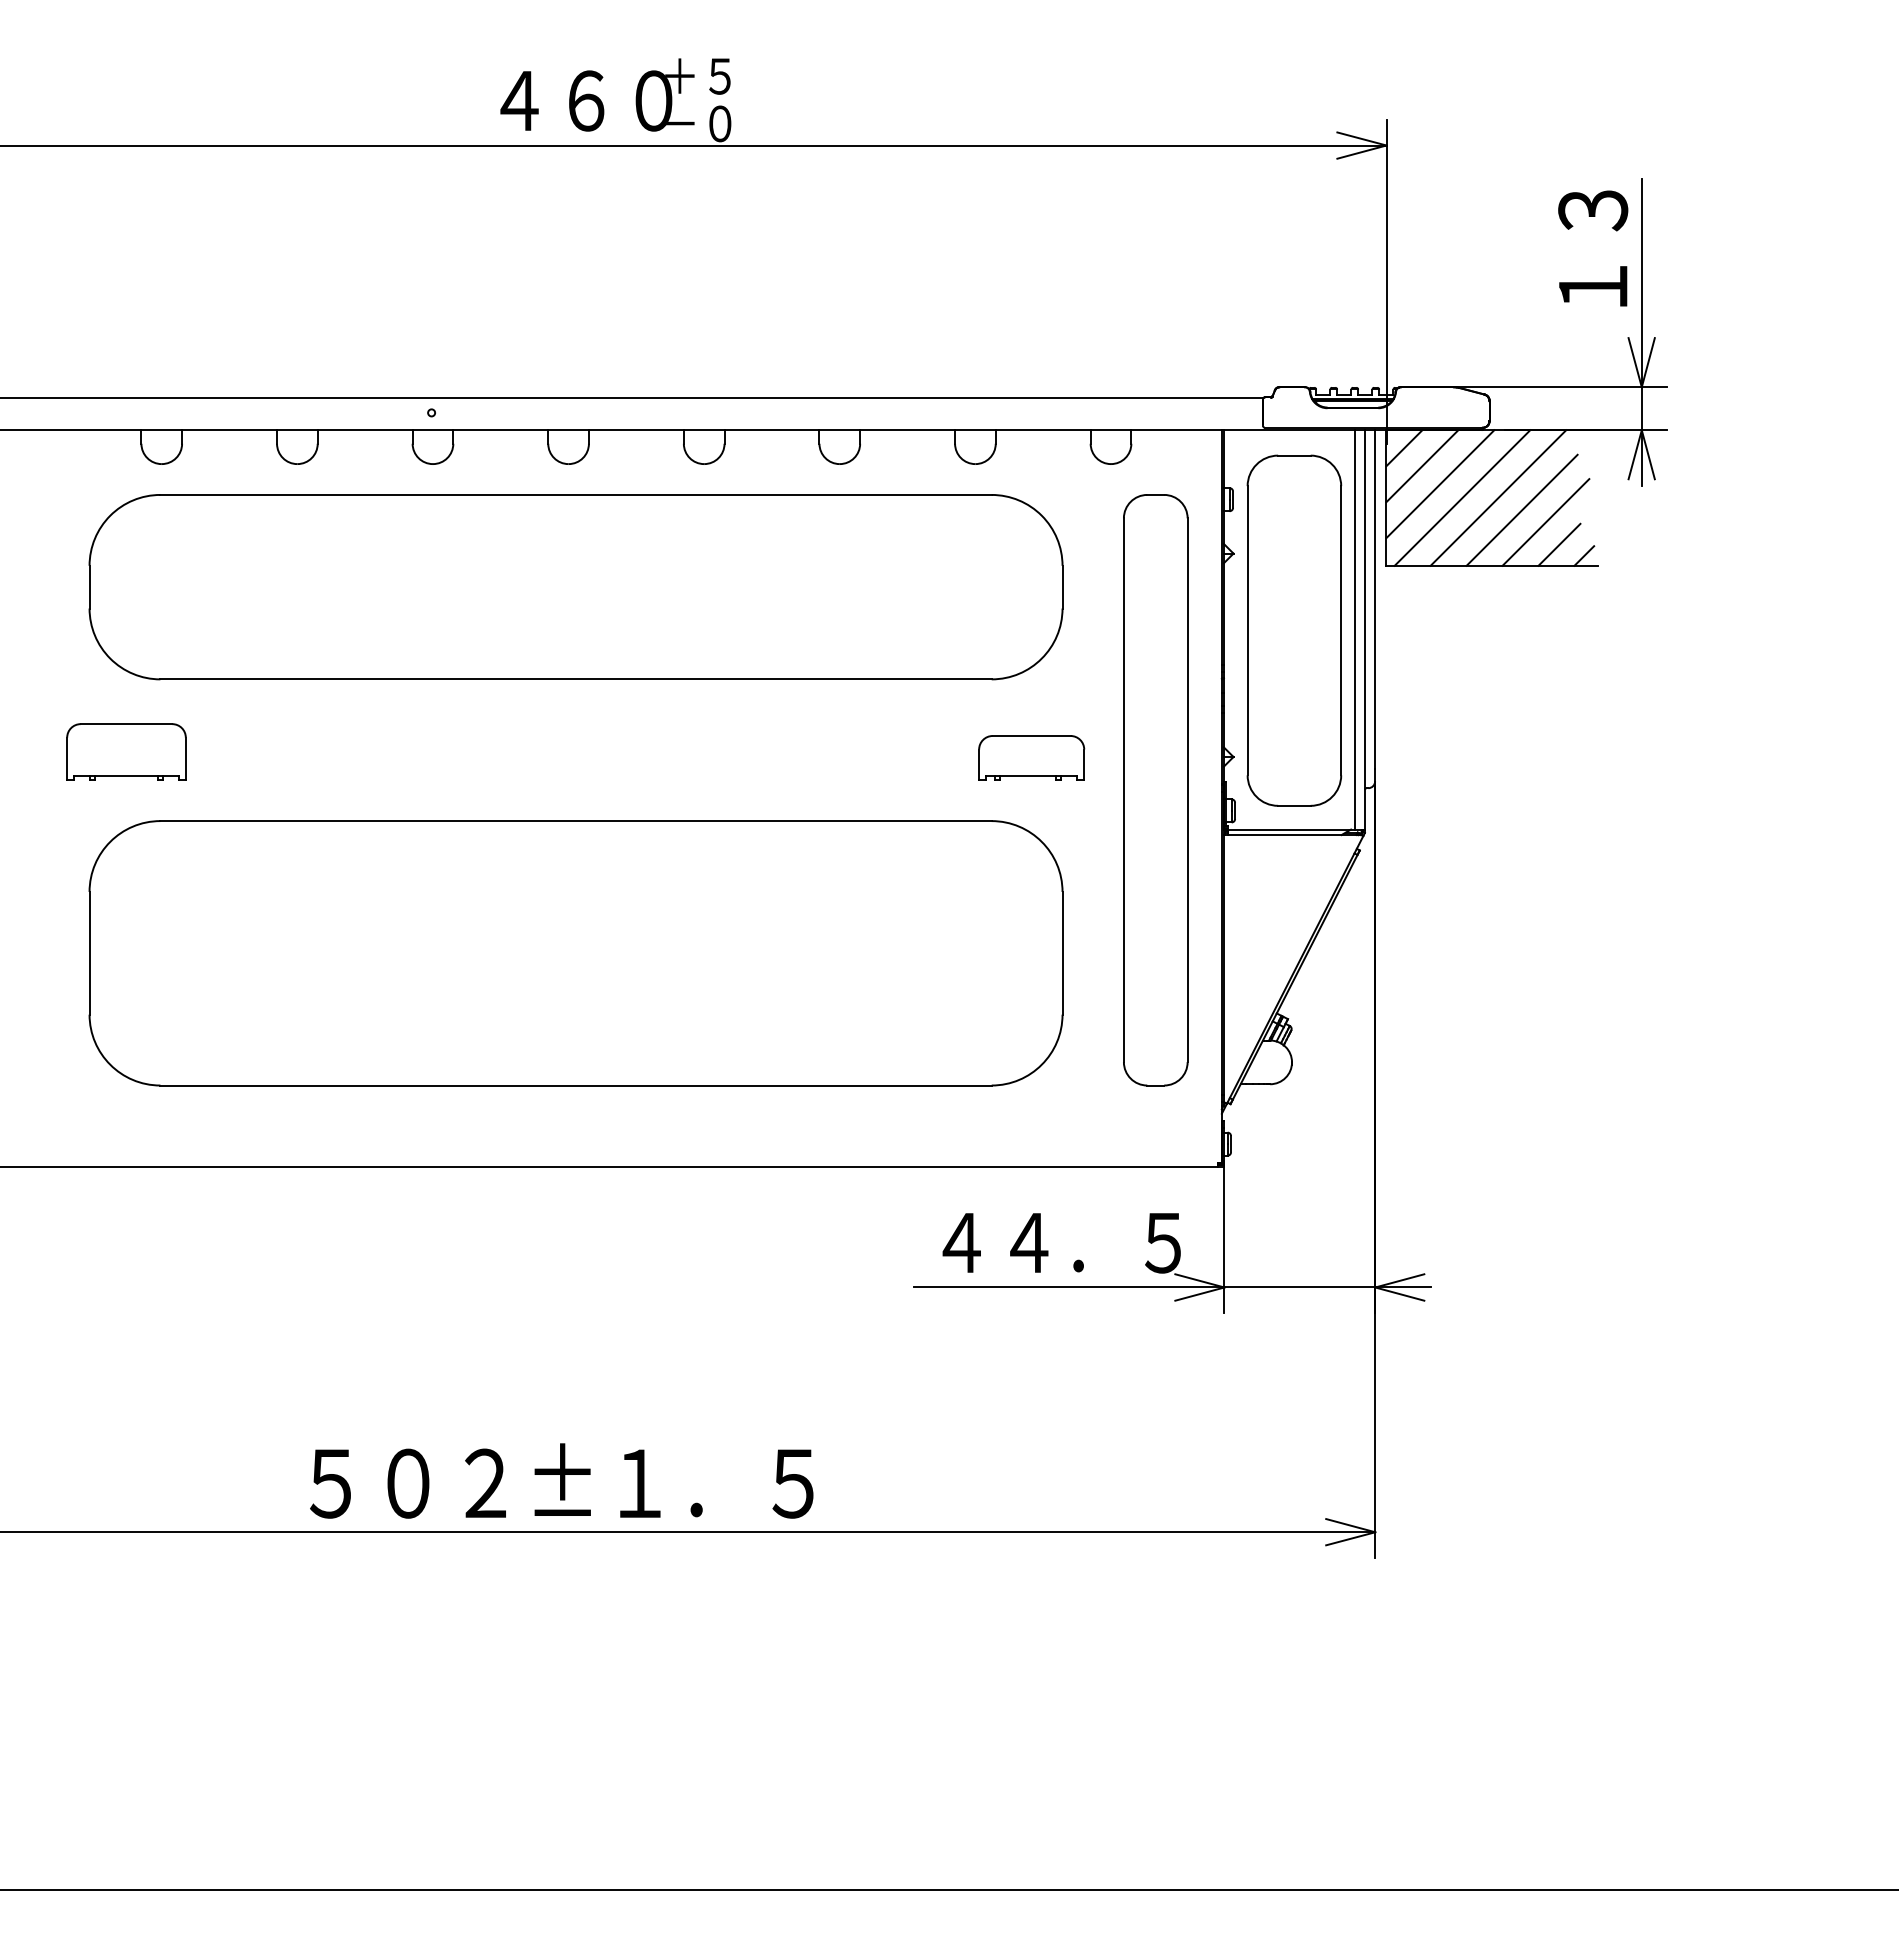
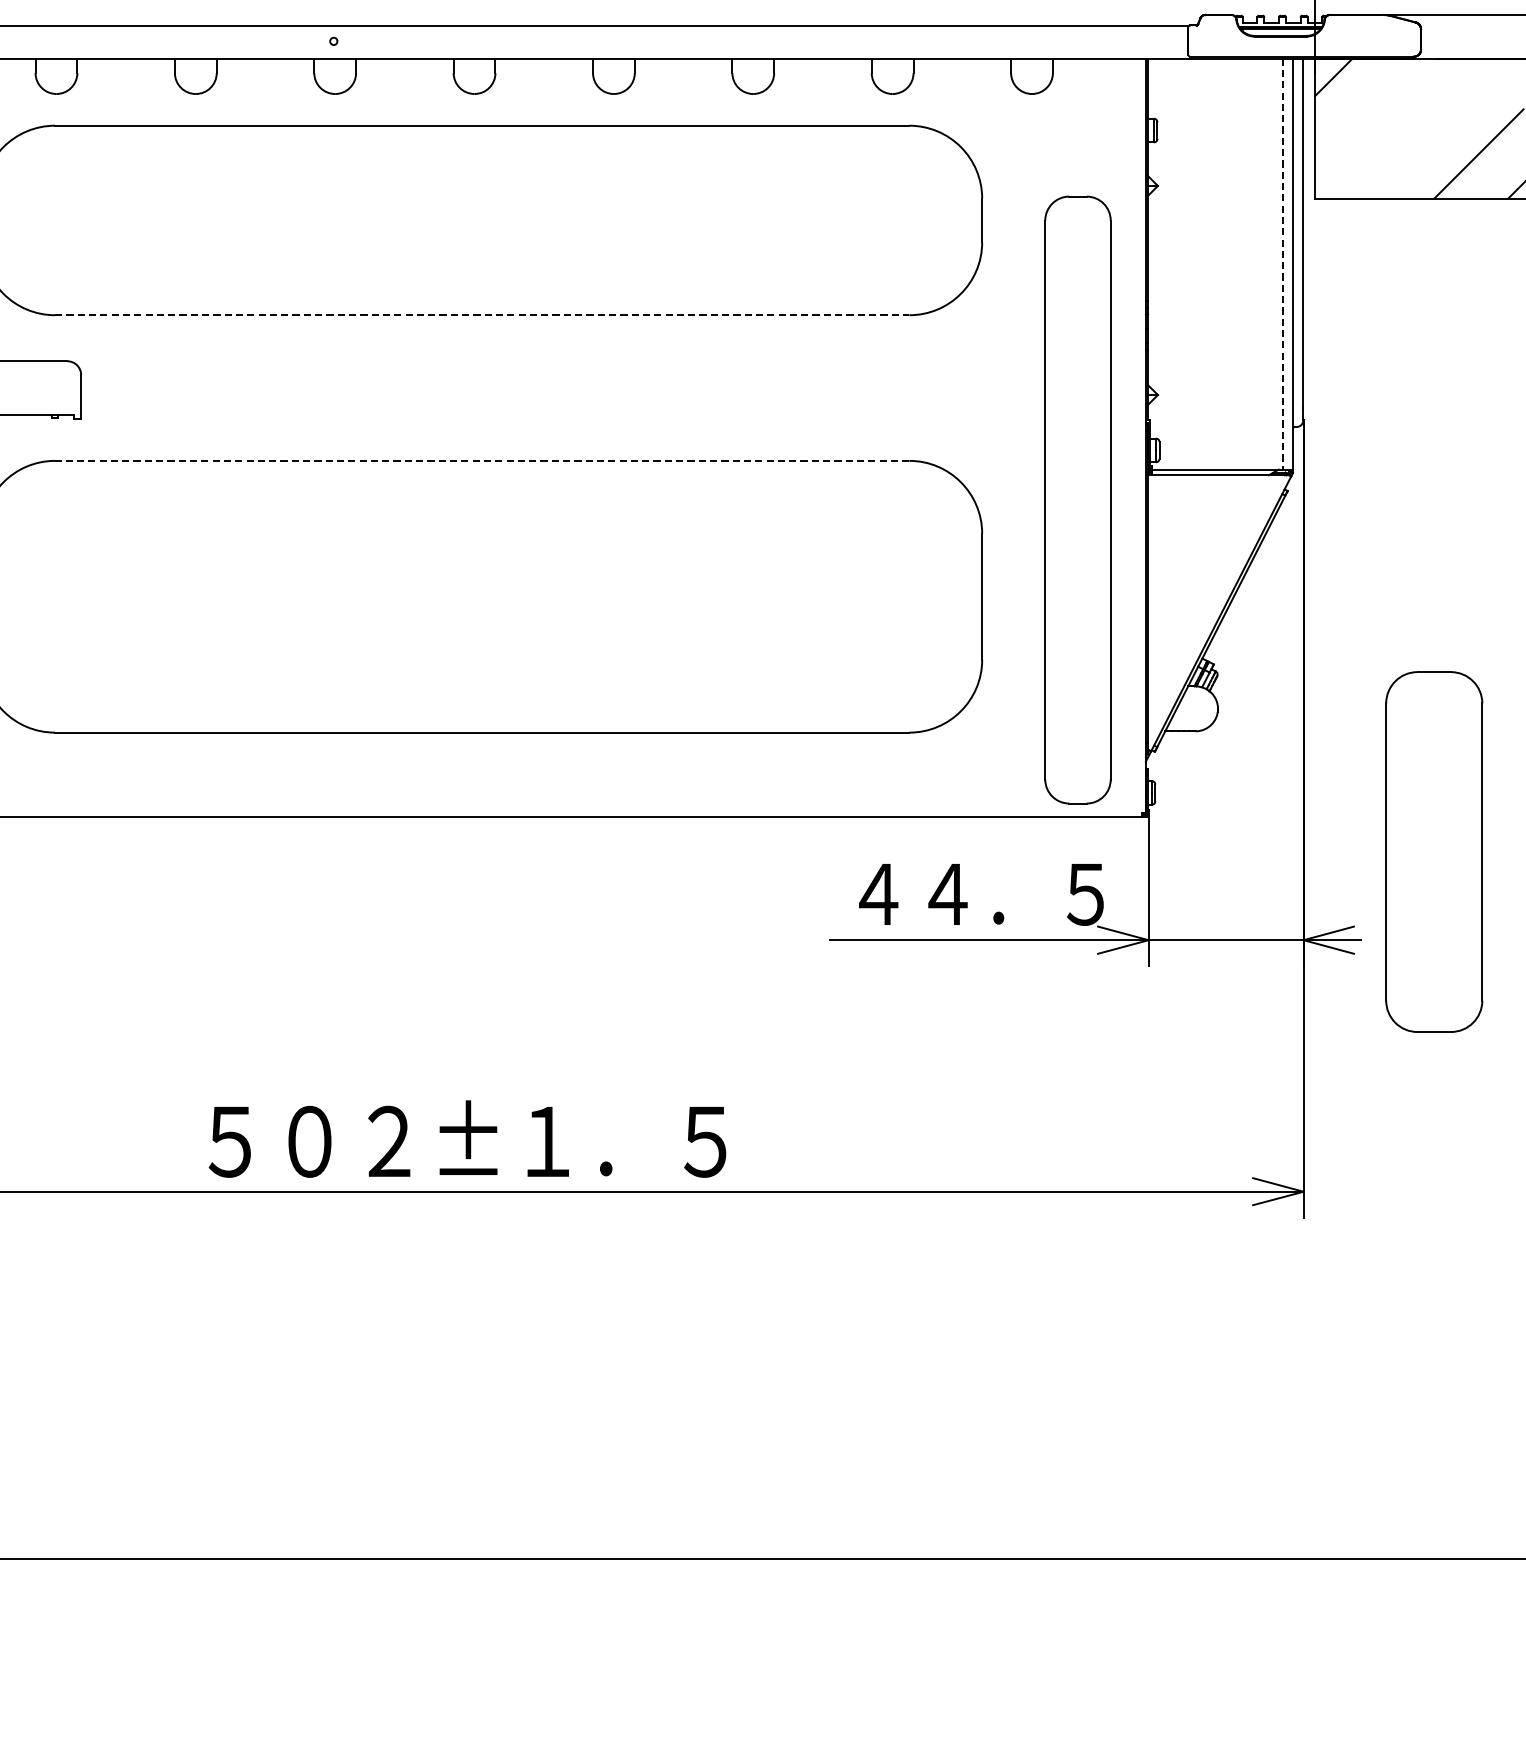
line: (1422, 466) -> (1352, 96), removed
line: (1440, 484) -> (1370, 114), removed
line: (1462, 497) -> (1393, 128), removed
line: (1498, 497) -> (1430, 128), removed
line: (1521, 509) -> (1453, 140), removed
line: (1559, 544) -> (1492, 176), removed
line: (1354, 629) -> (1282, 263), solid -> dashed
part: (1294, 630) -> (1434, 851), moved
line: (576, 679) -> (482, 315), solid -> dashed
part: (1031, 757) -> (950, 395), removed
part: (1155, 790) -> (1077, 500), moved
line: (576, 821) -> (482, 461), solid -> dashed

